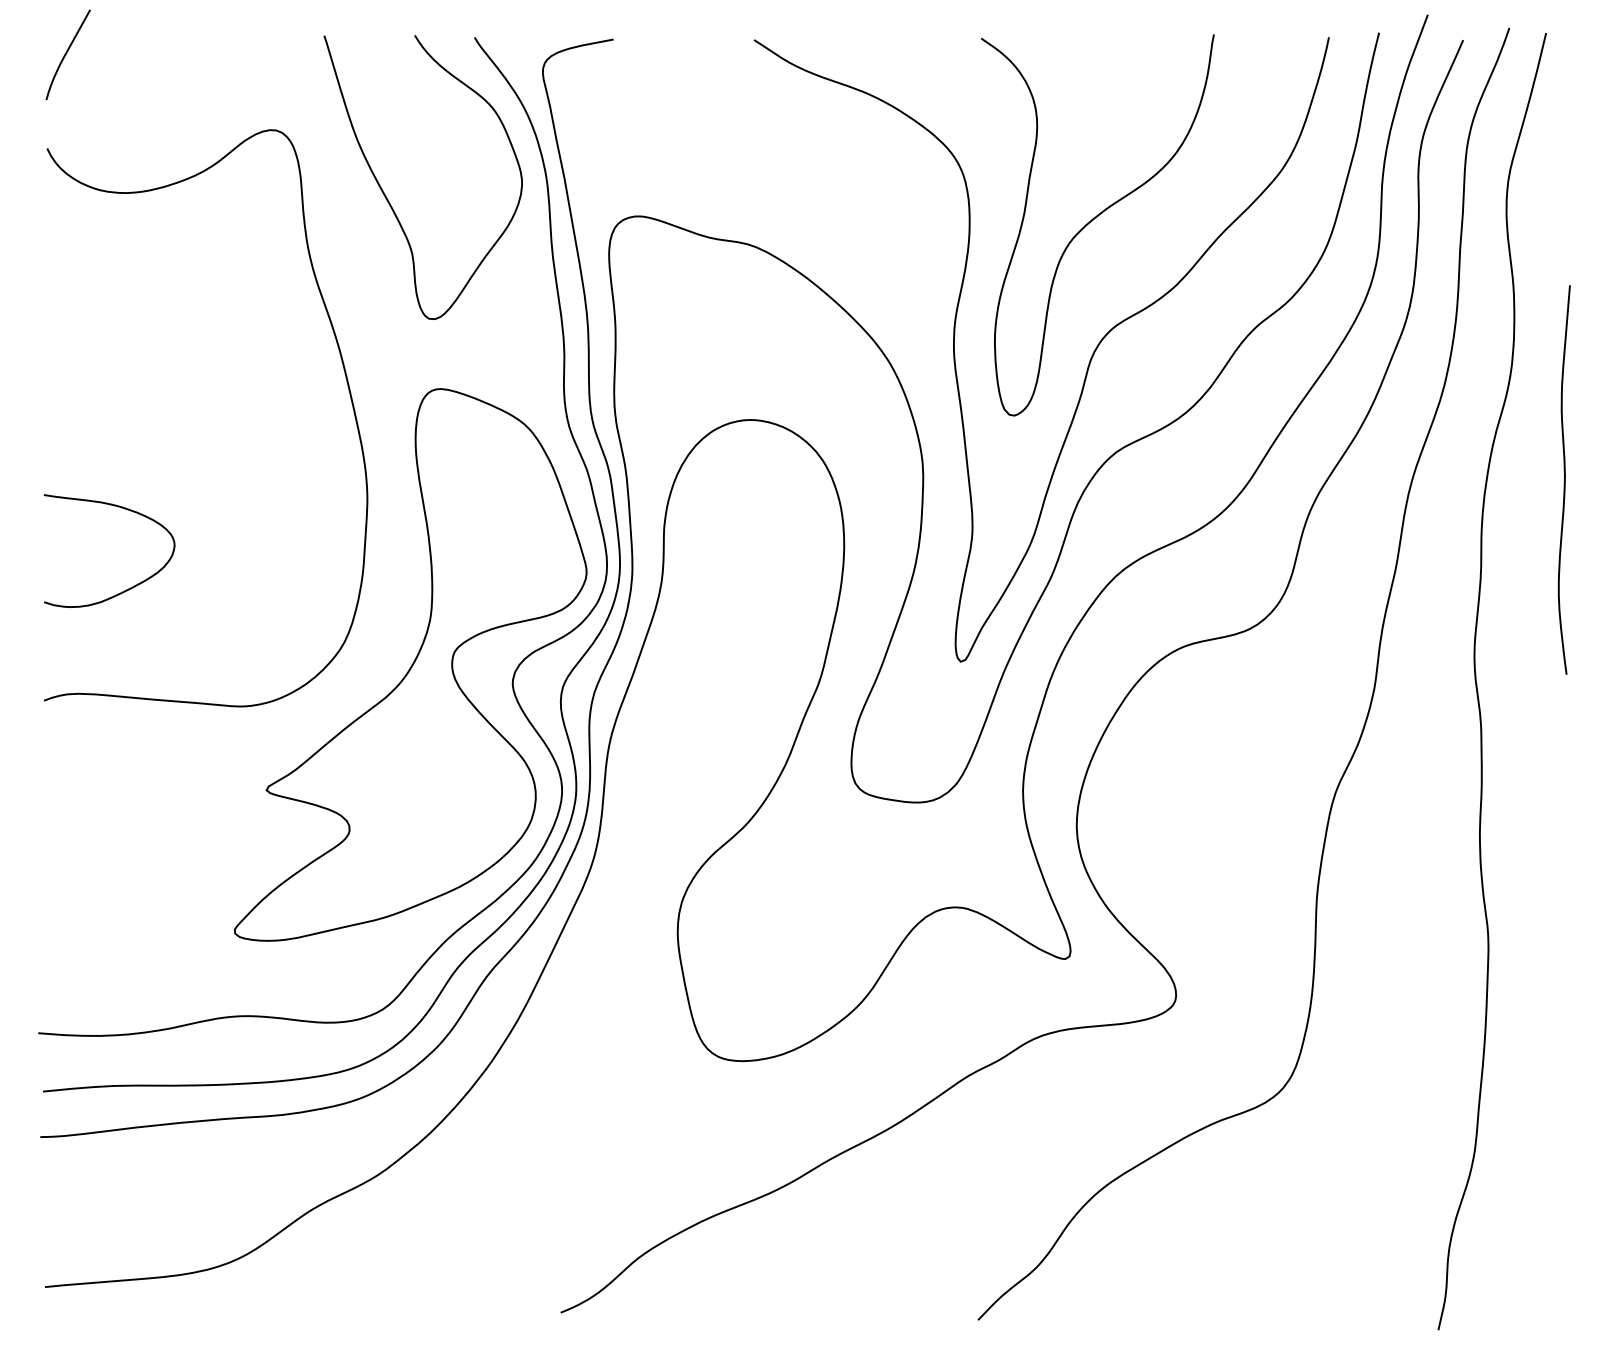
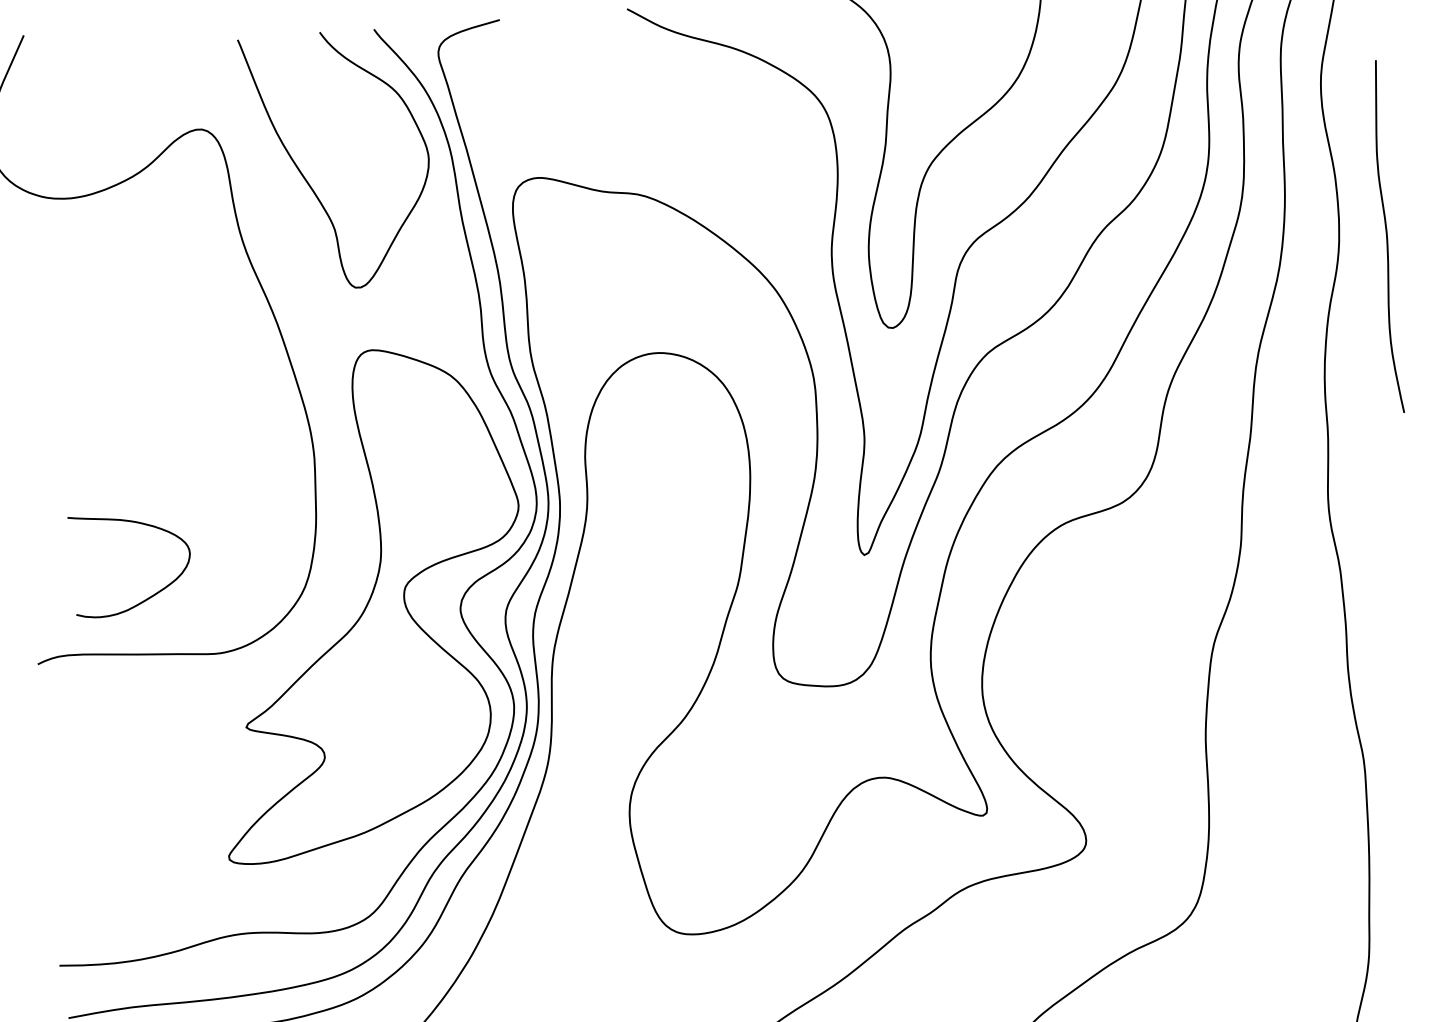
curve: (1564, 479) -> (1386, 236), moved
curve: (128, 588) -> (151, 595), moved

